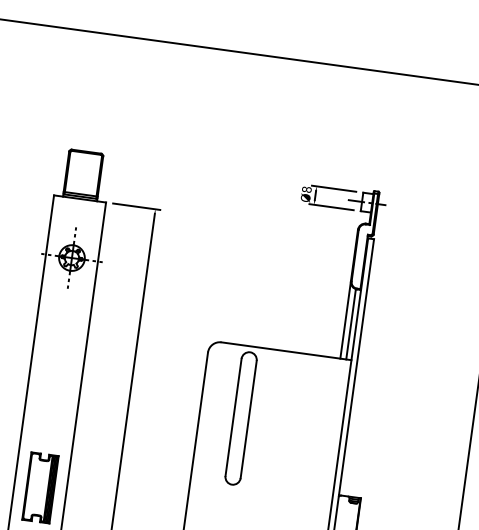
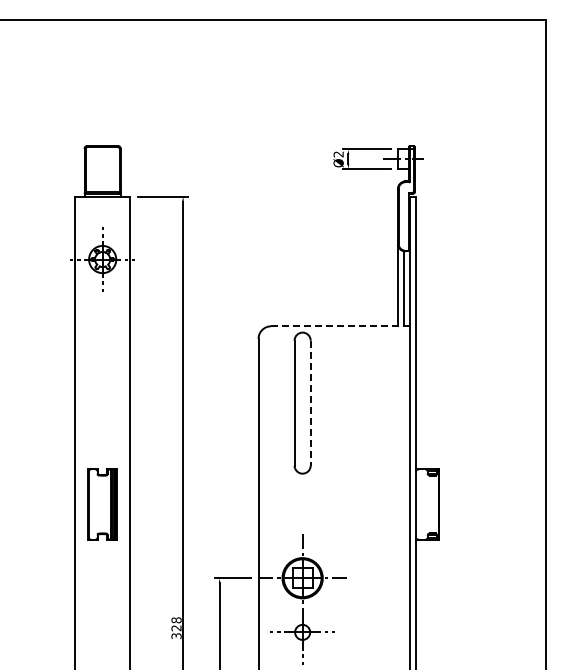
text: (306, 189) -> (338, 154), Ø8 -> Ø2
line: (285, 351) -> (339, 326), solid -> dashed
line: (248, 419) -> (310, 403), solid -> dashed

